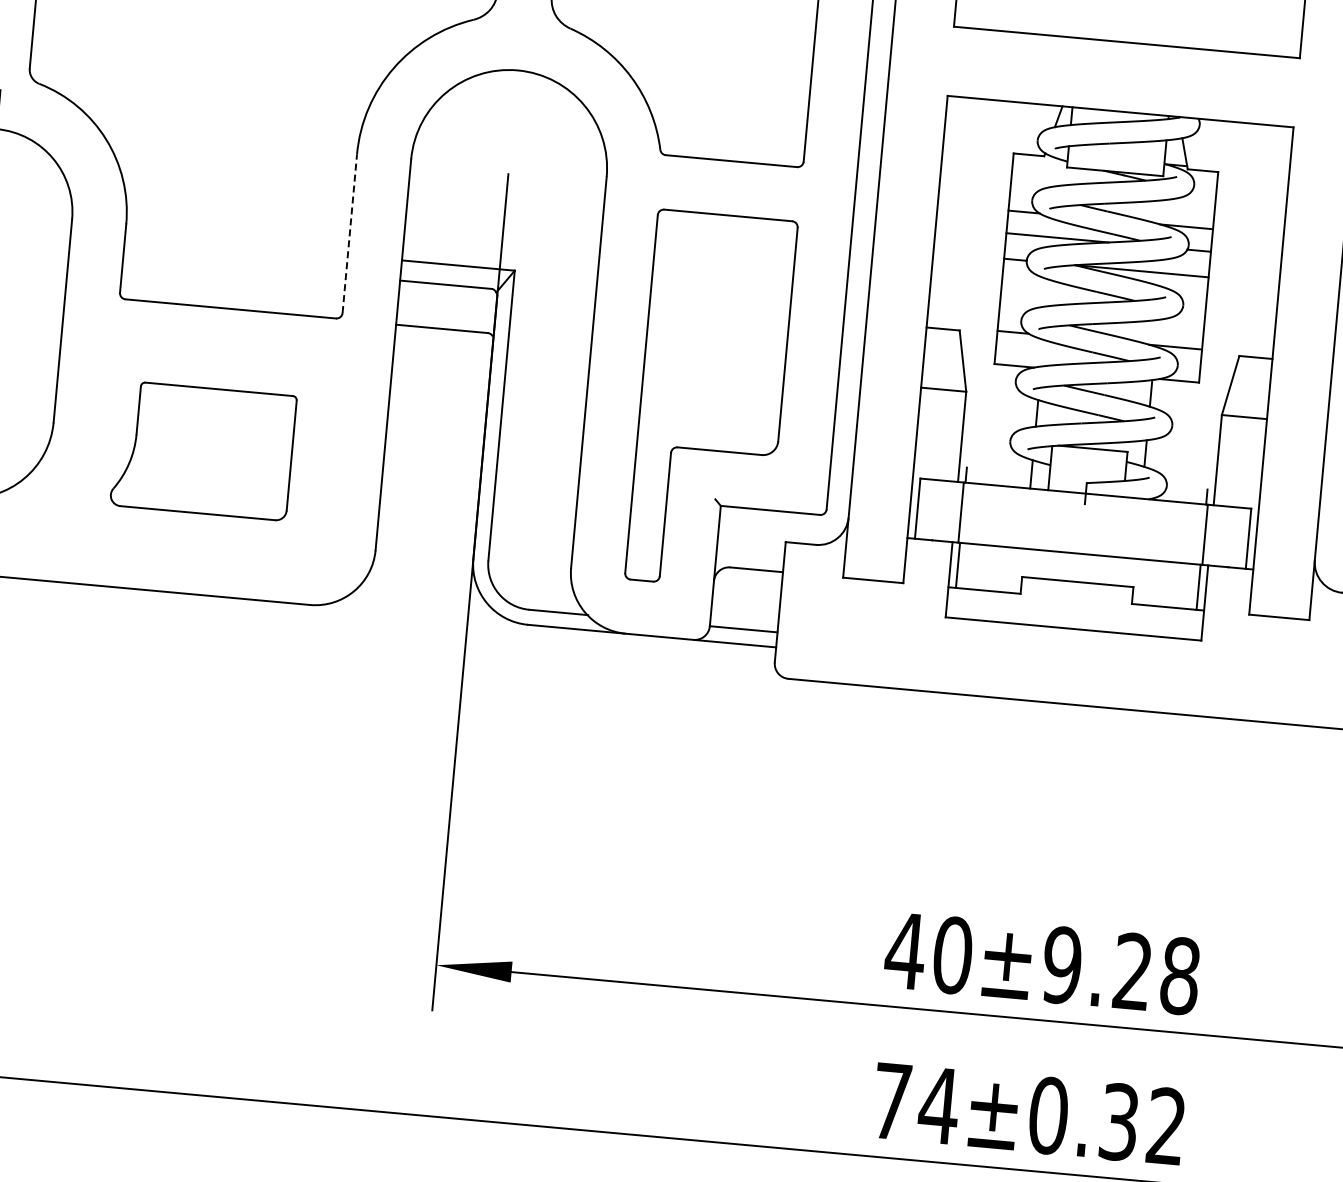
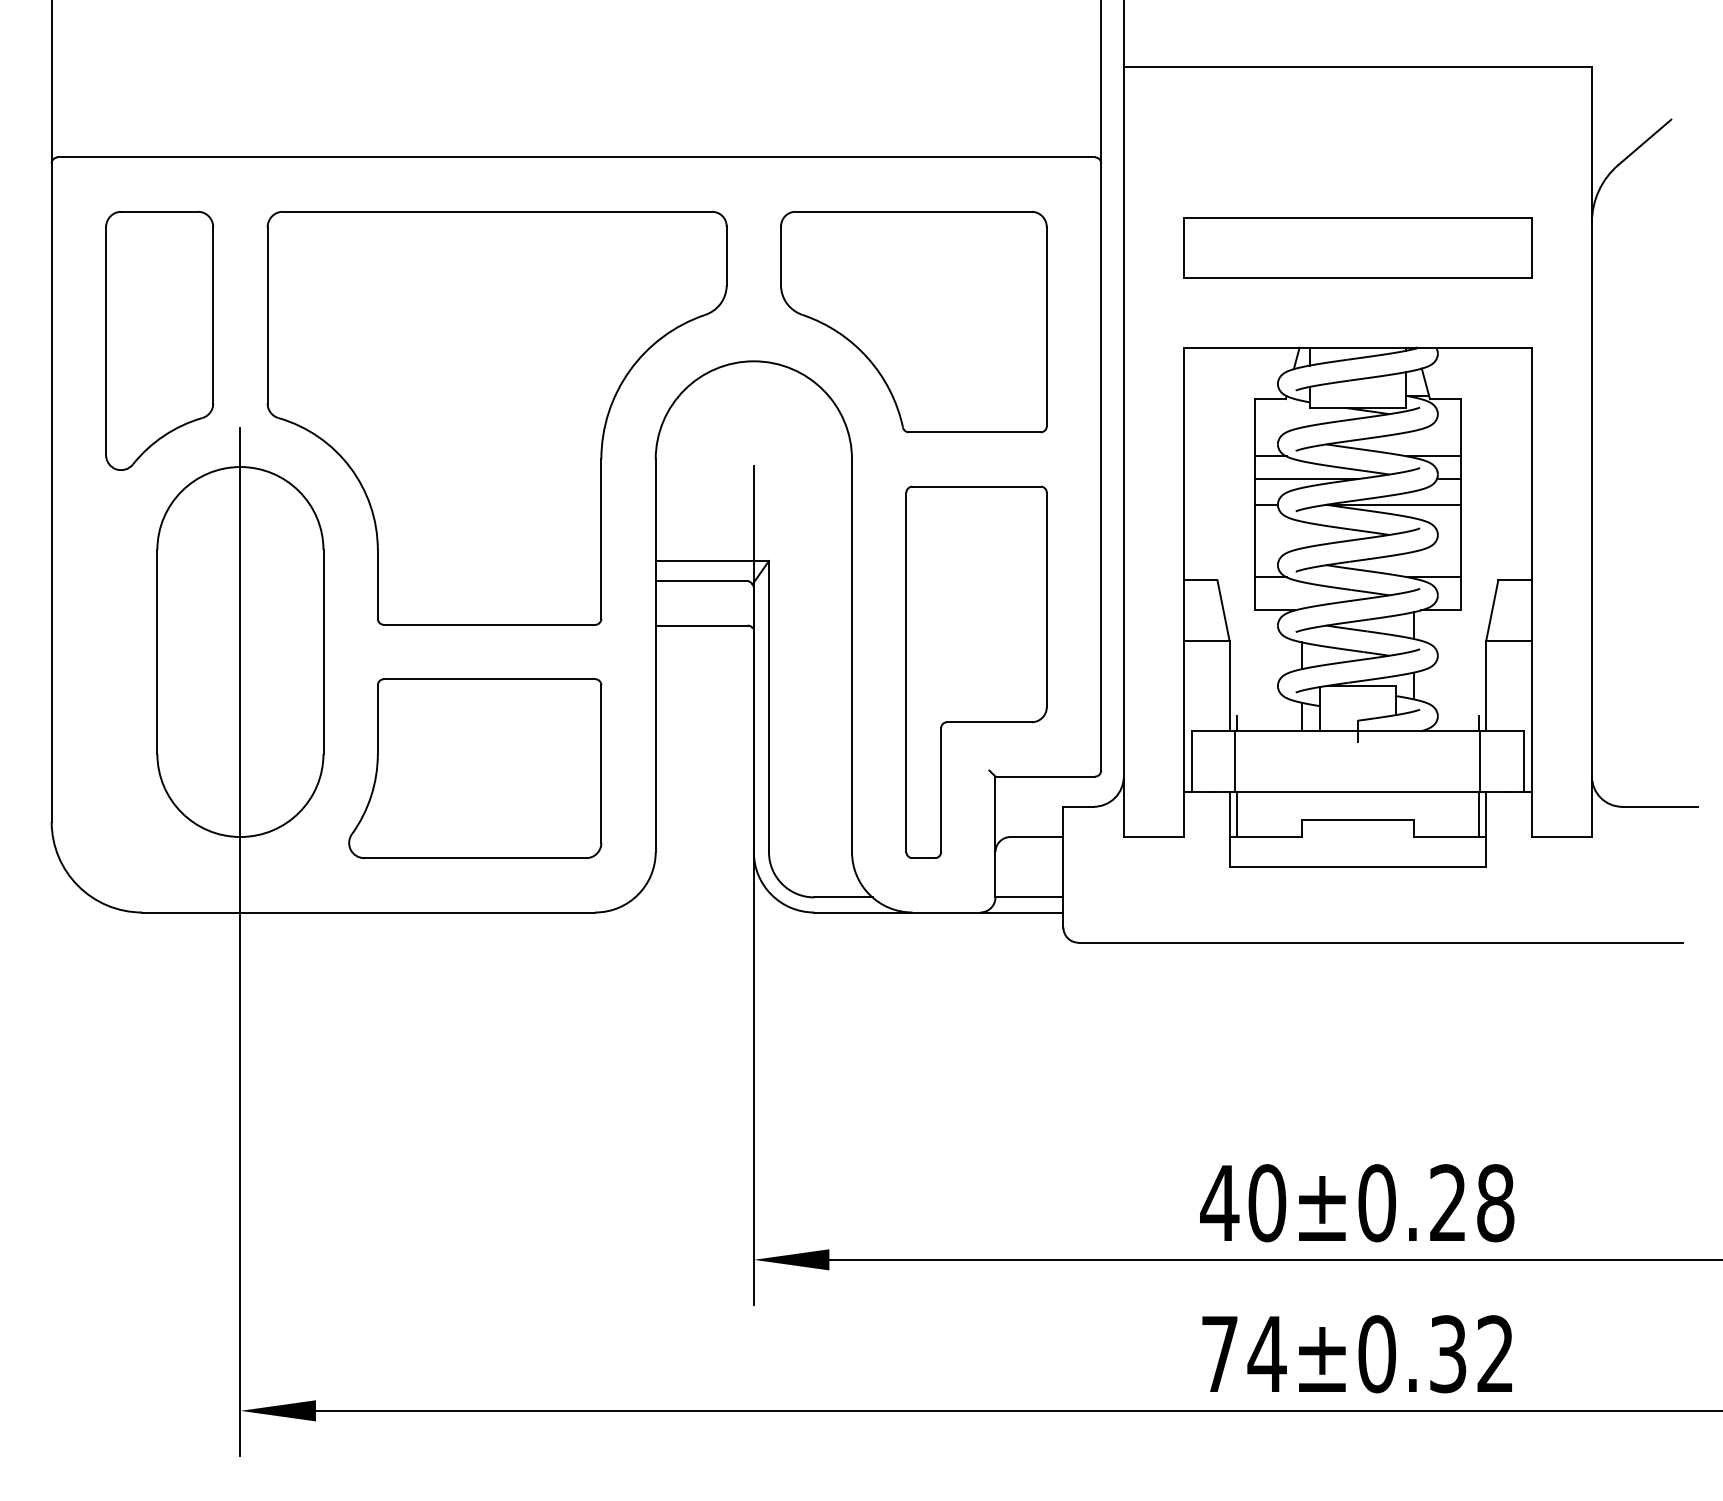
line: (349, 234) -> (601, 539), dashed -> solid
part: (203, 450) -> (475, 768), size x1.43
text: (1061, 965) -> (1376, 1203), 40±9.28 -> 40±0.28

